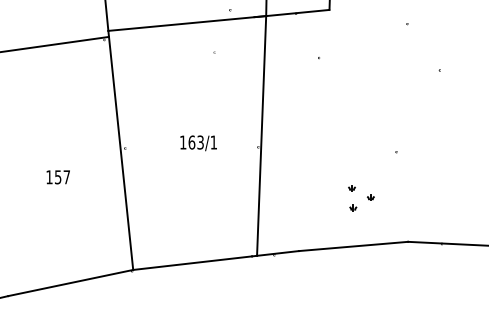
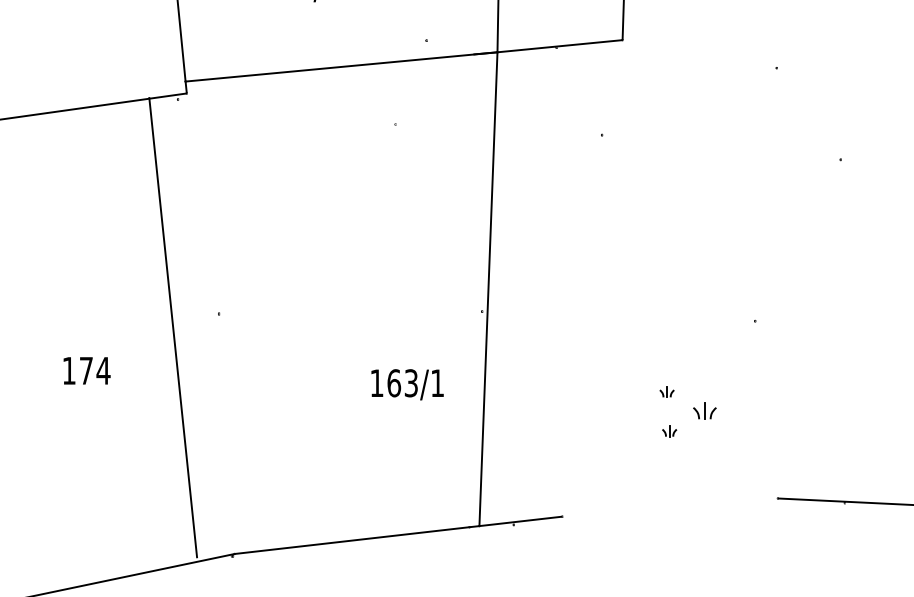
text: (198, 143) -> (407, 385), moved
line: (121, 153) -> (173, 327), moved
text: (62, 177) -> (94, 371), 157 -> 174
part: (370, 197) -> (703, 410), size x1.6
line: (353, 246) -> (670, 507), removed

